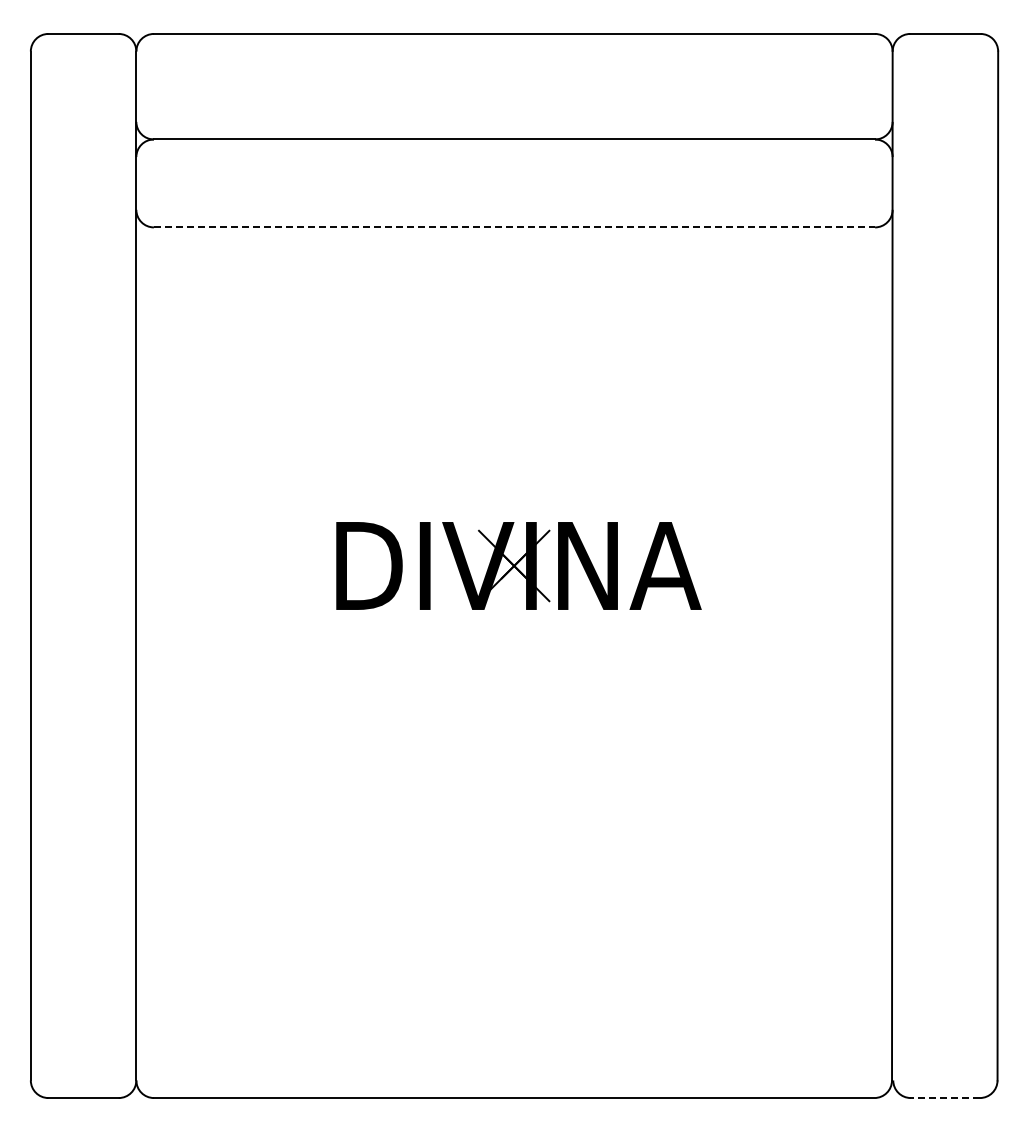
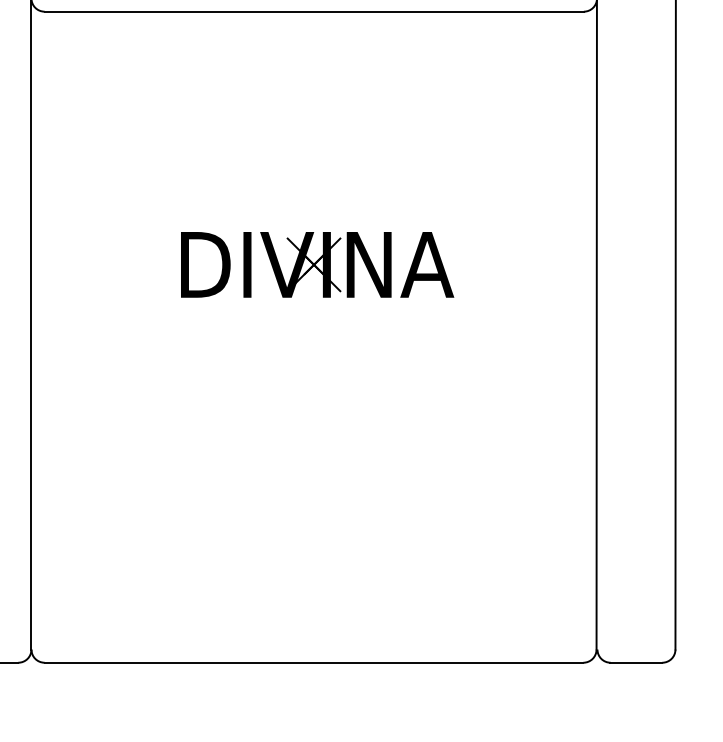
line: (514, 227) -> (314, 11), dashed -> solid
line: (945, 1098) -> (636, 663), dashed -> solid

